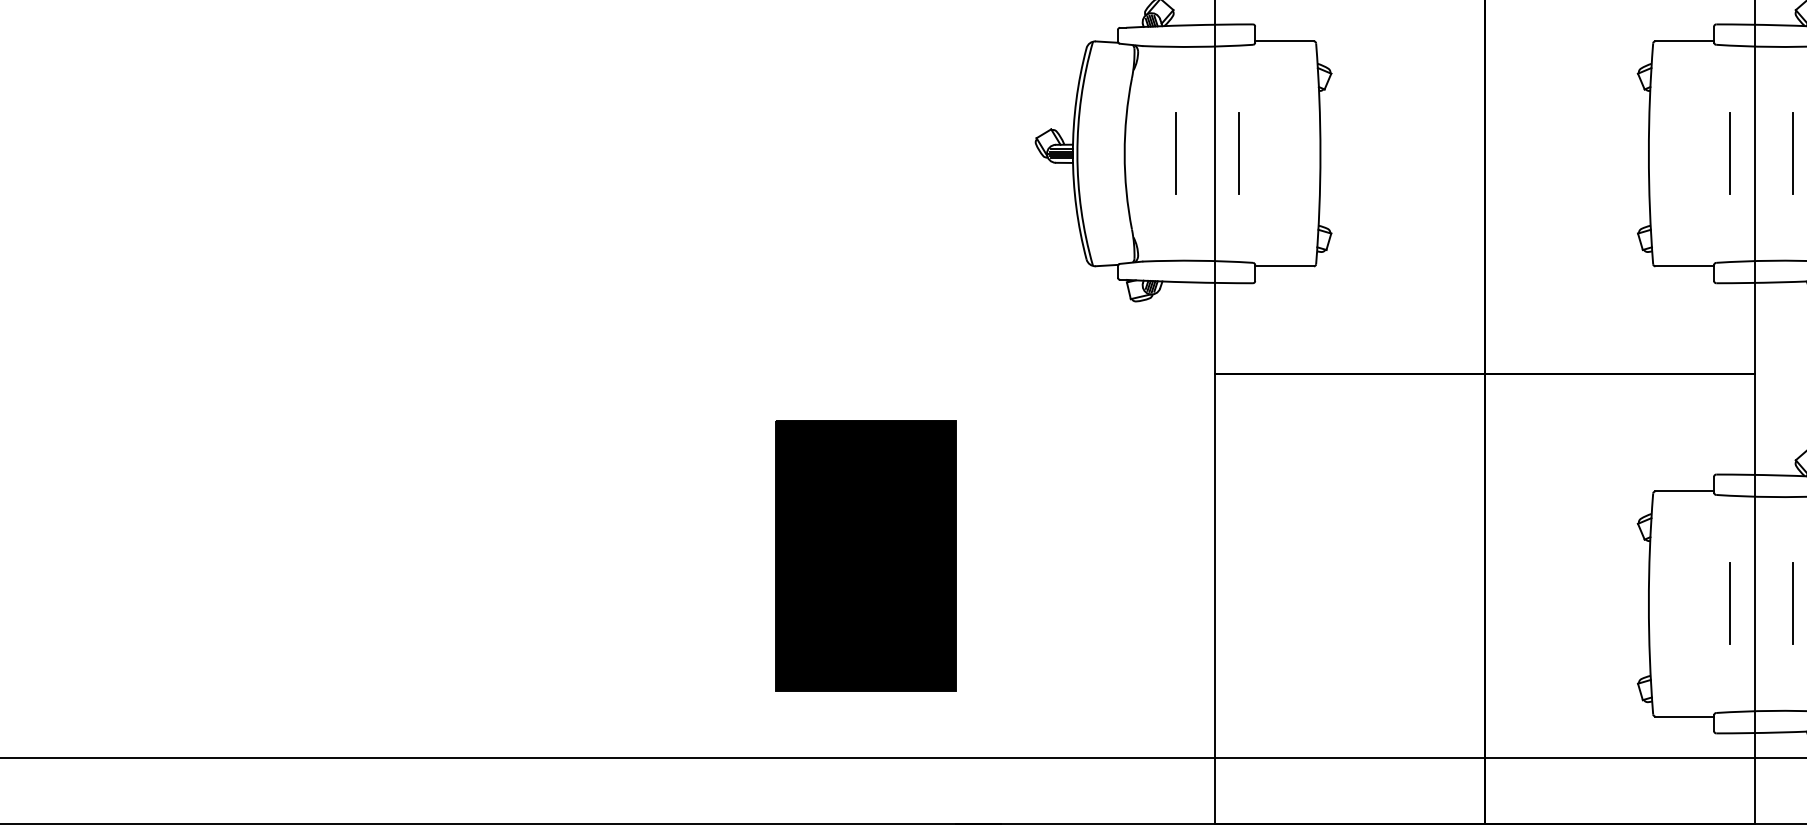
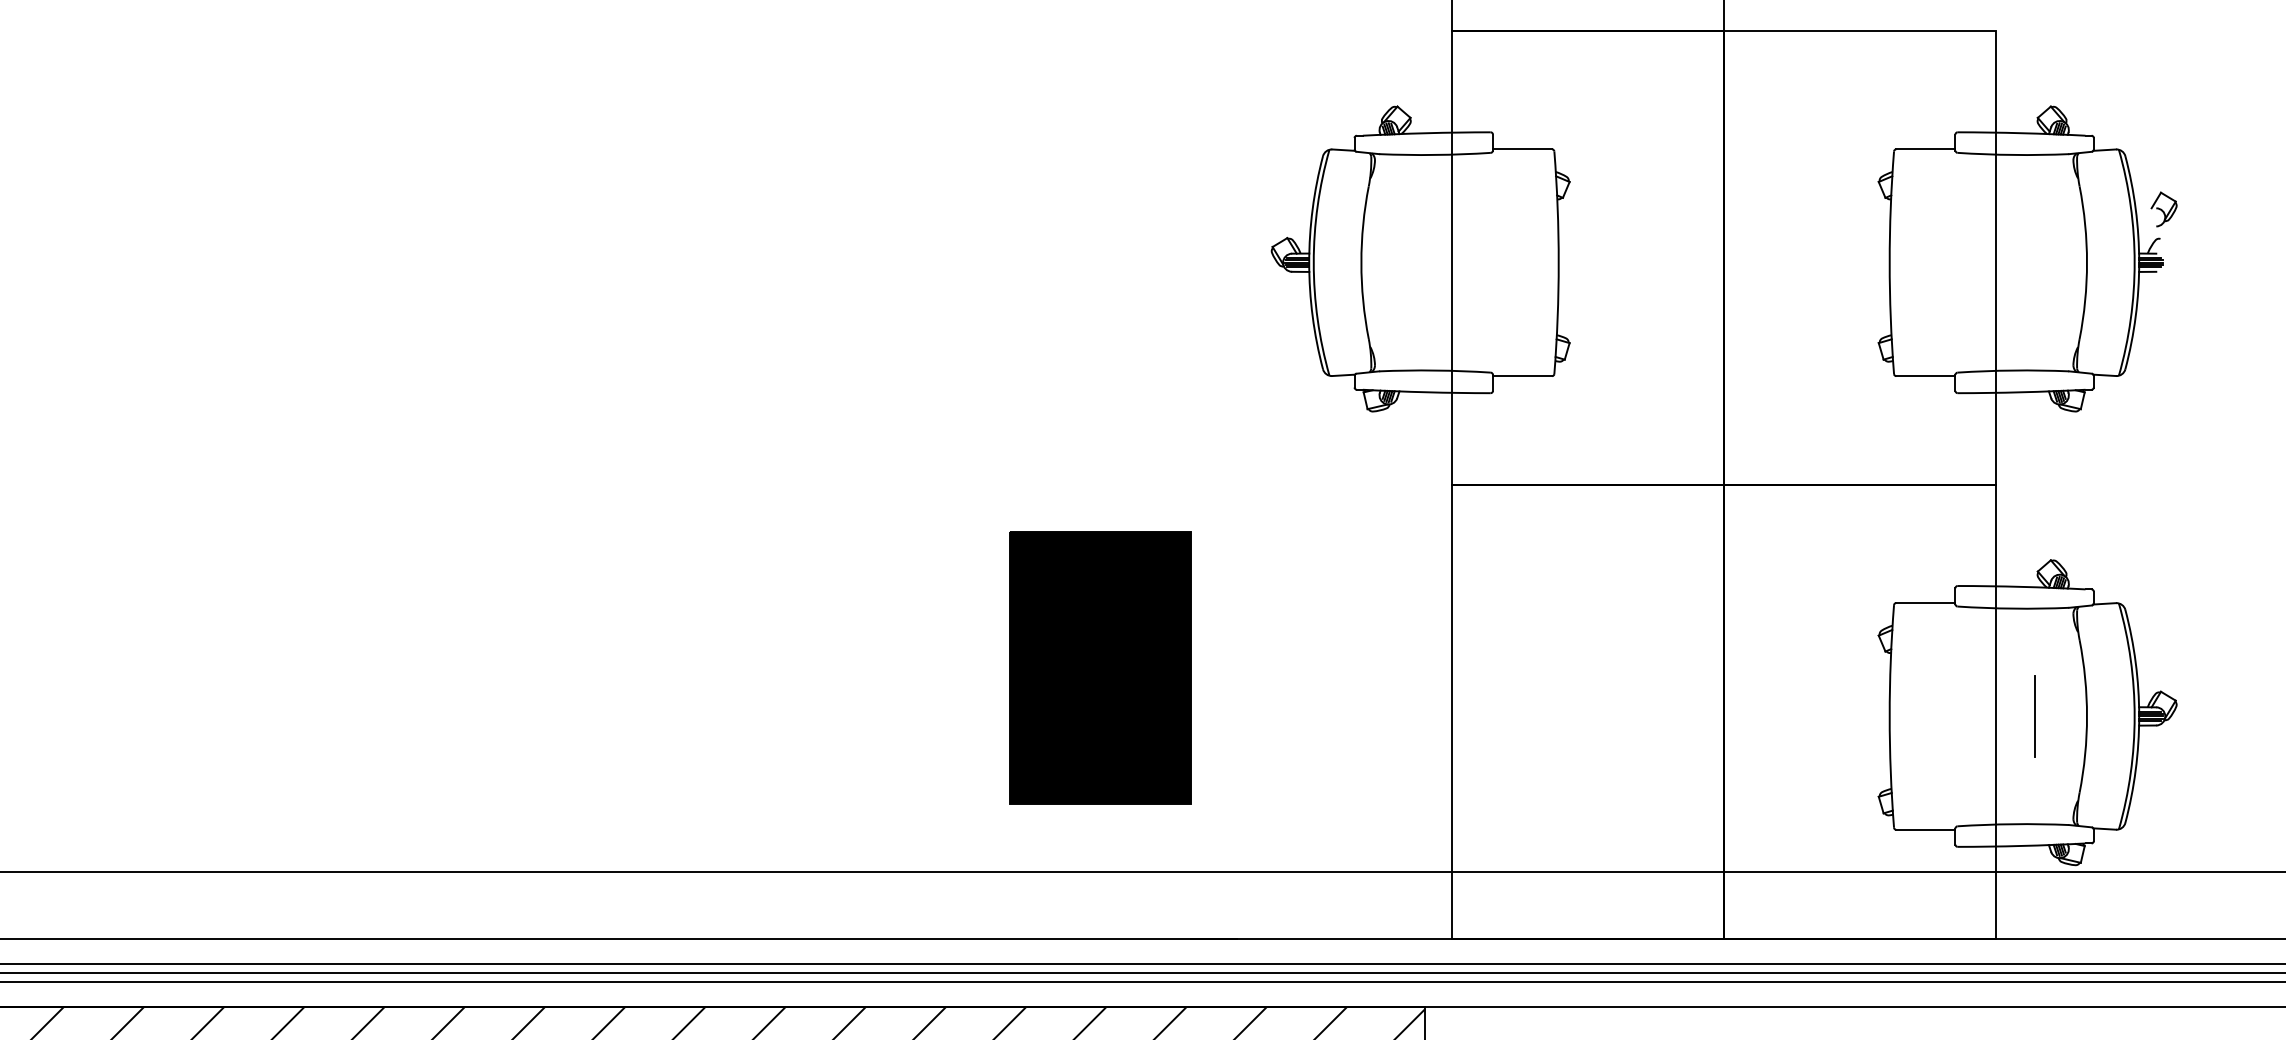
line: (1176, 153) -> (1413, 262), removed
line: (1239, 153) -> (1477, 262), removed
line: (1729, 153) -> (1970, 262), removed
line: (1792, 153) -> (2034, 262), removed
line: (1730, 604) -> (1971, 716), removed

